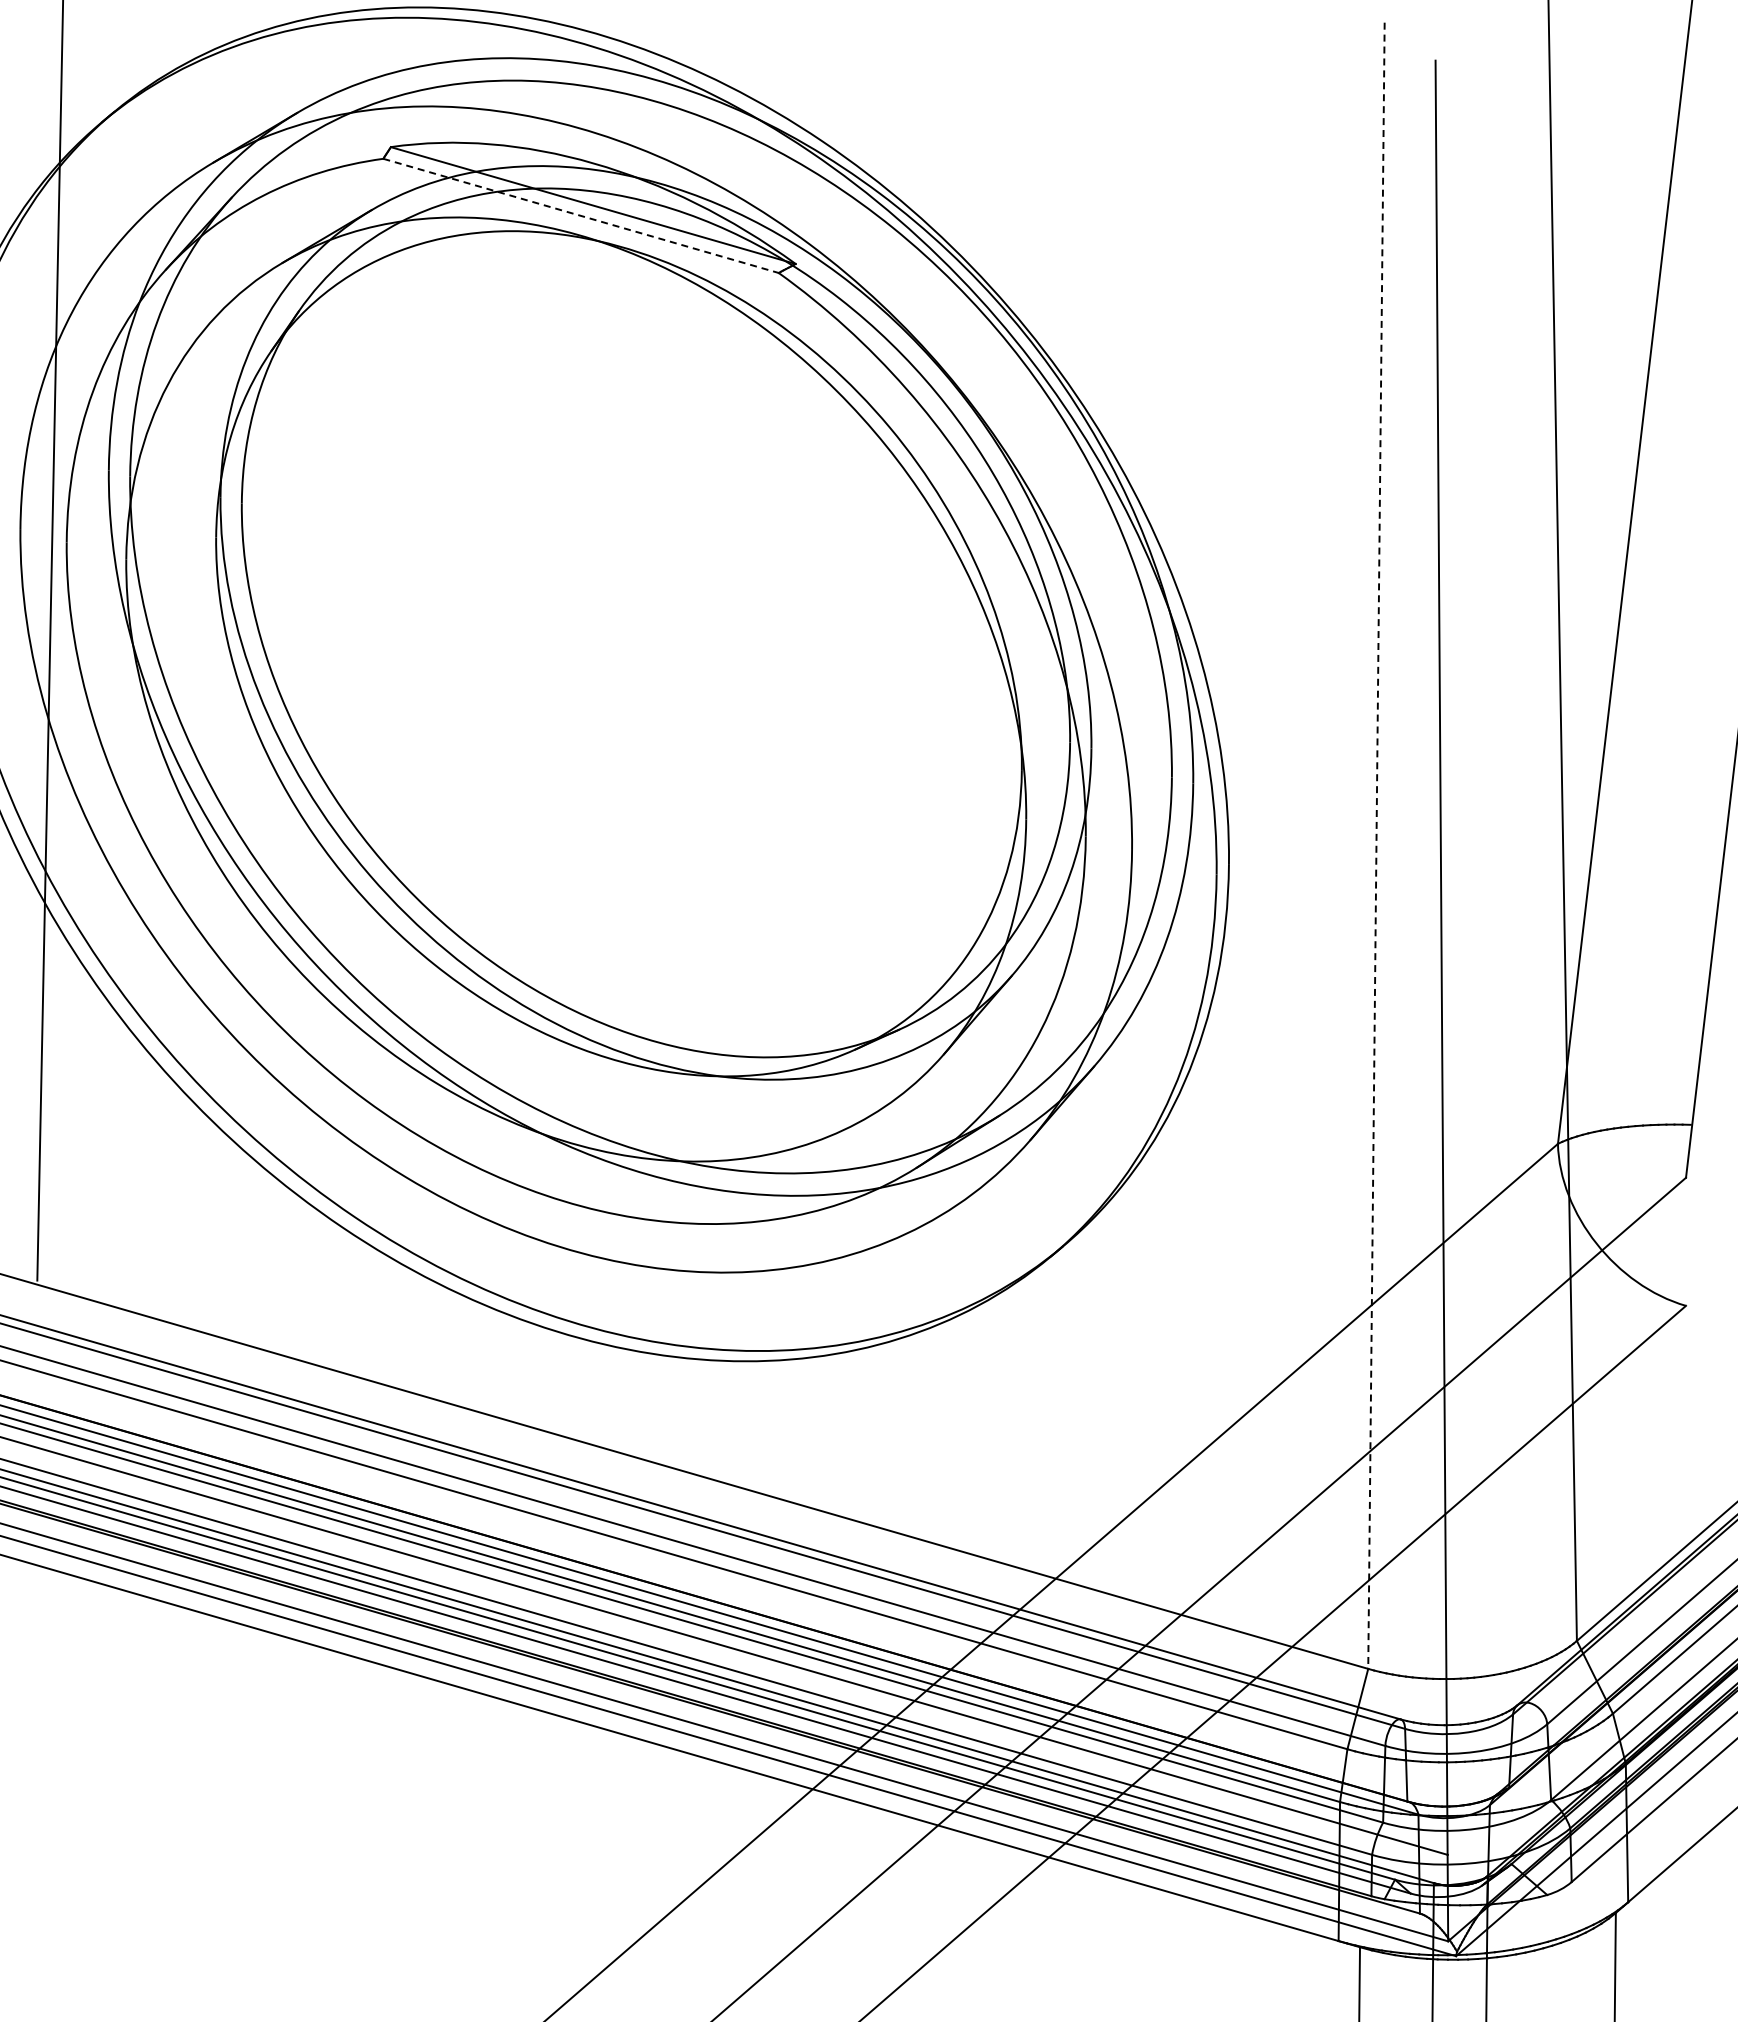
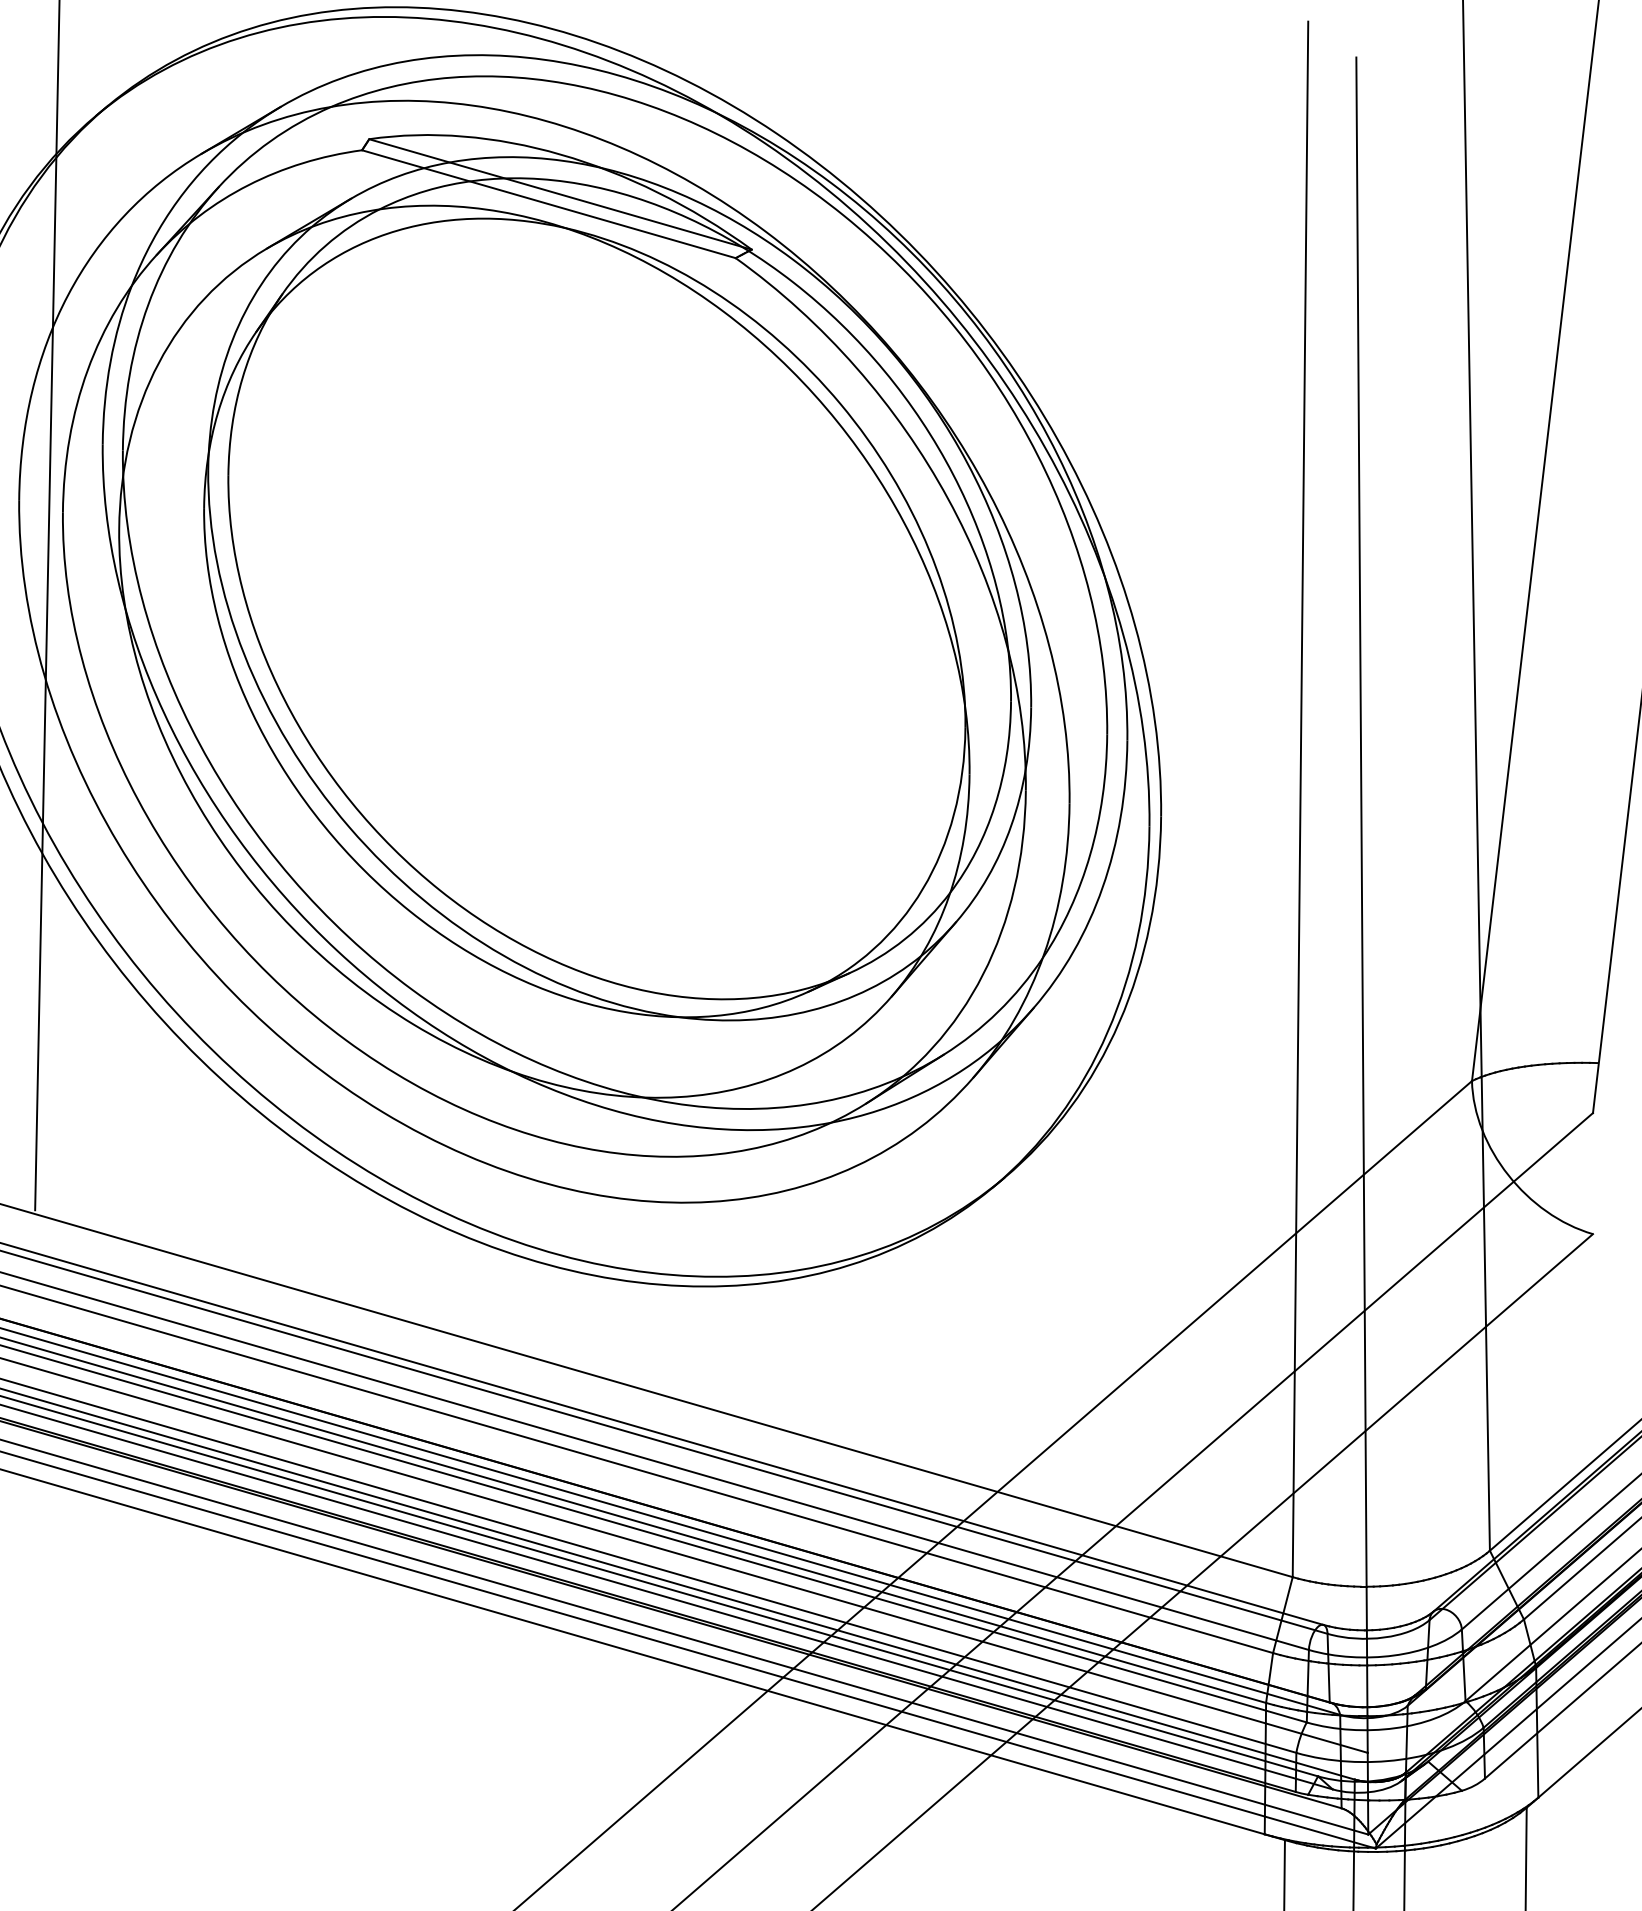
line: (580, 215) -> (548, 203), dashed -> solid
line: (1376, 846) -> (1300, 800), dashed -> solid

